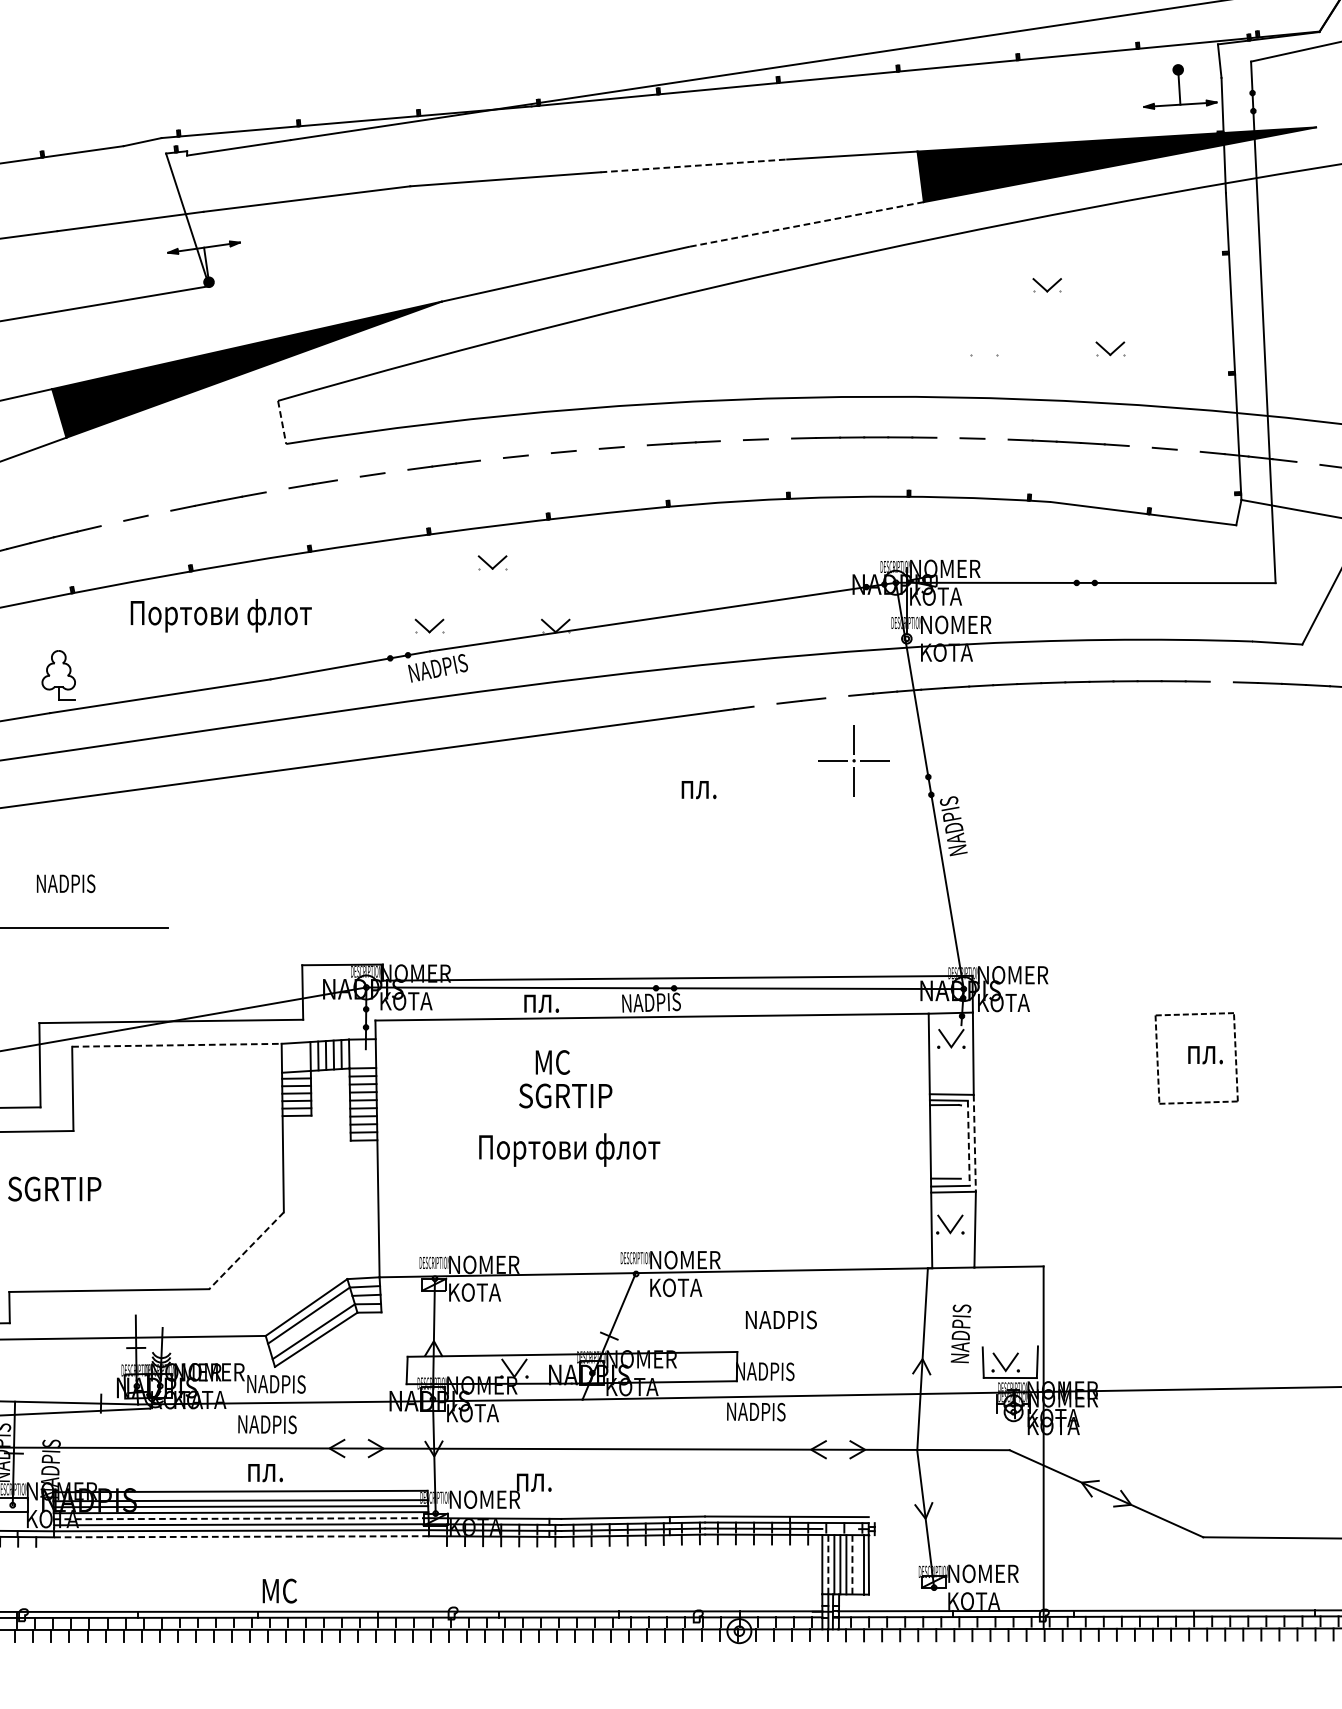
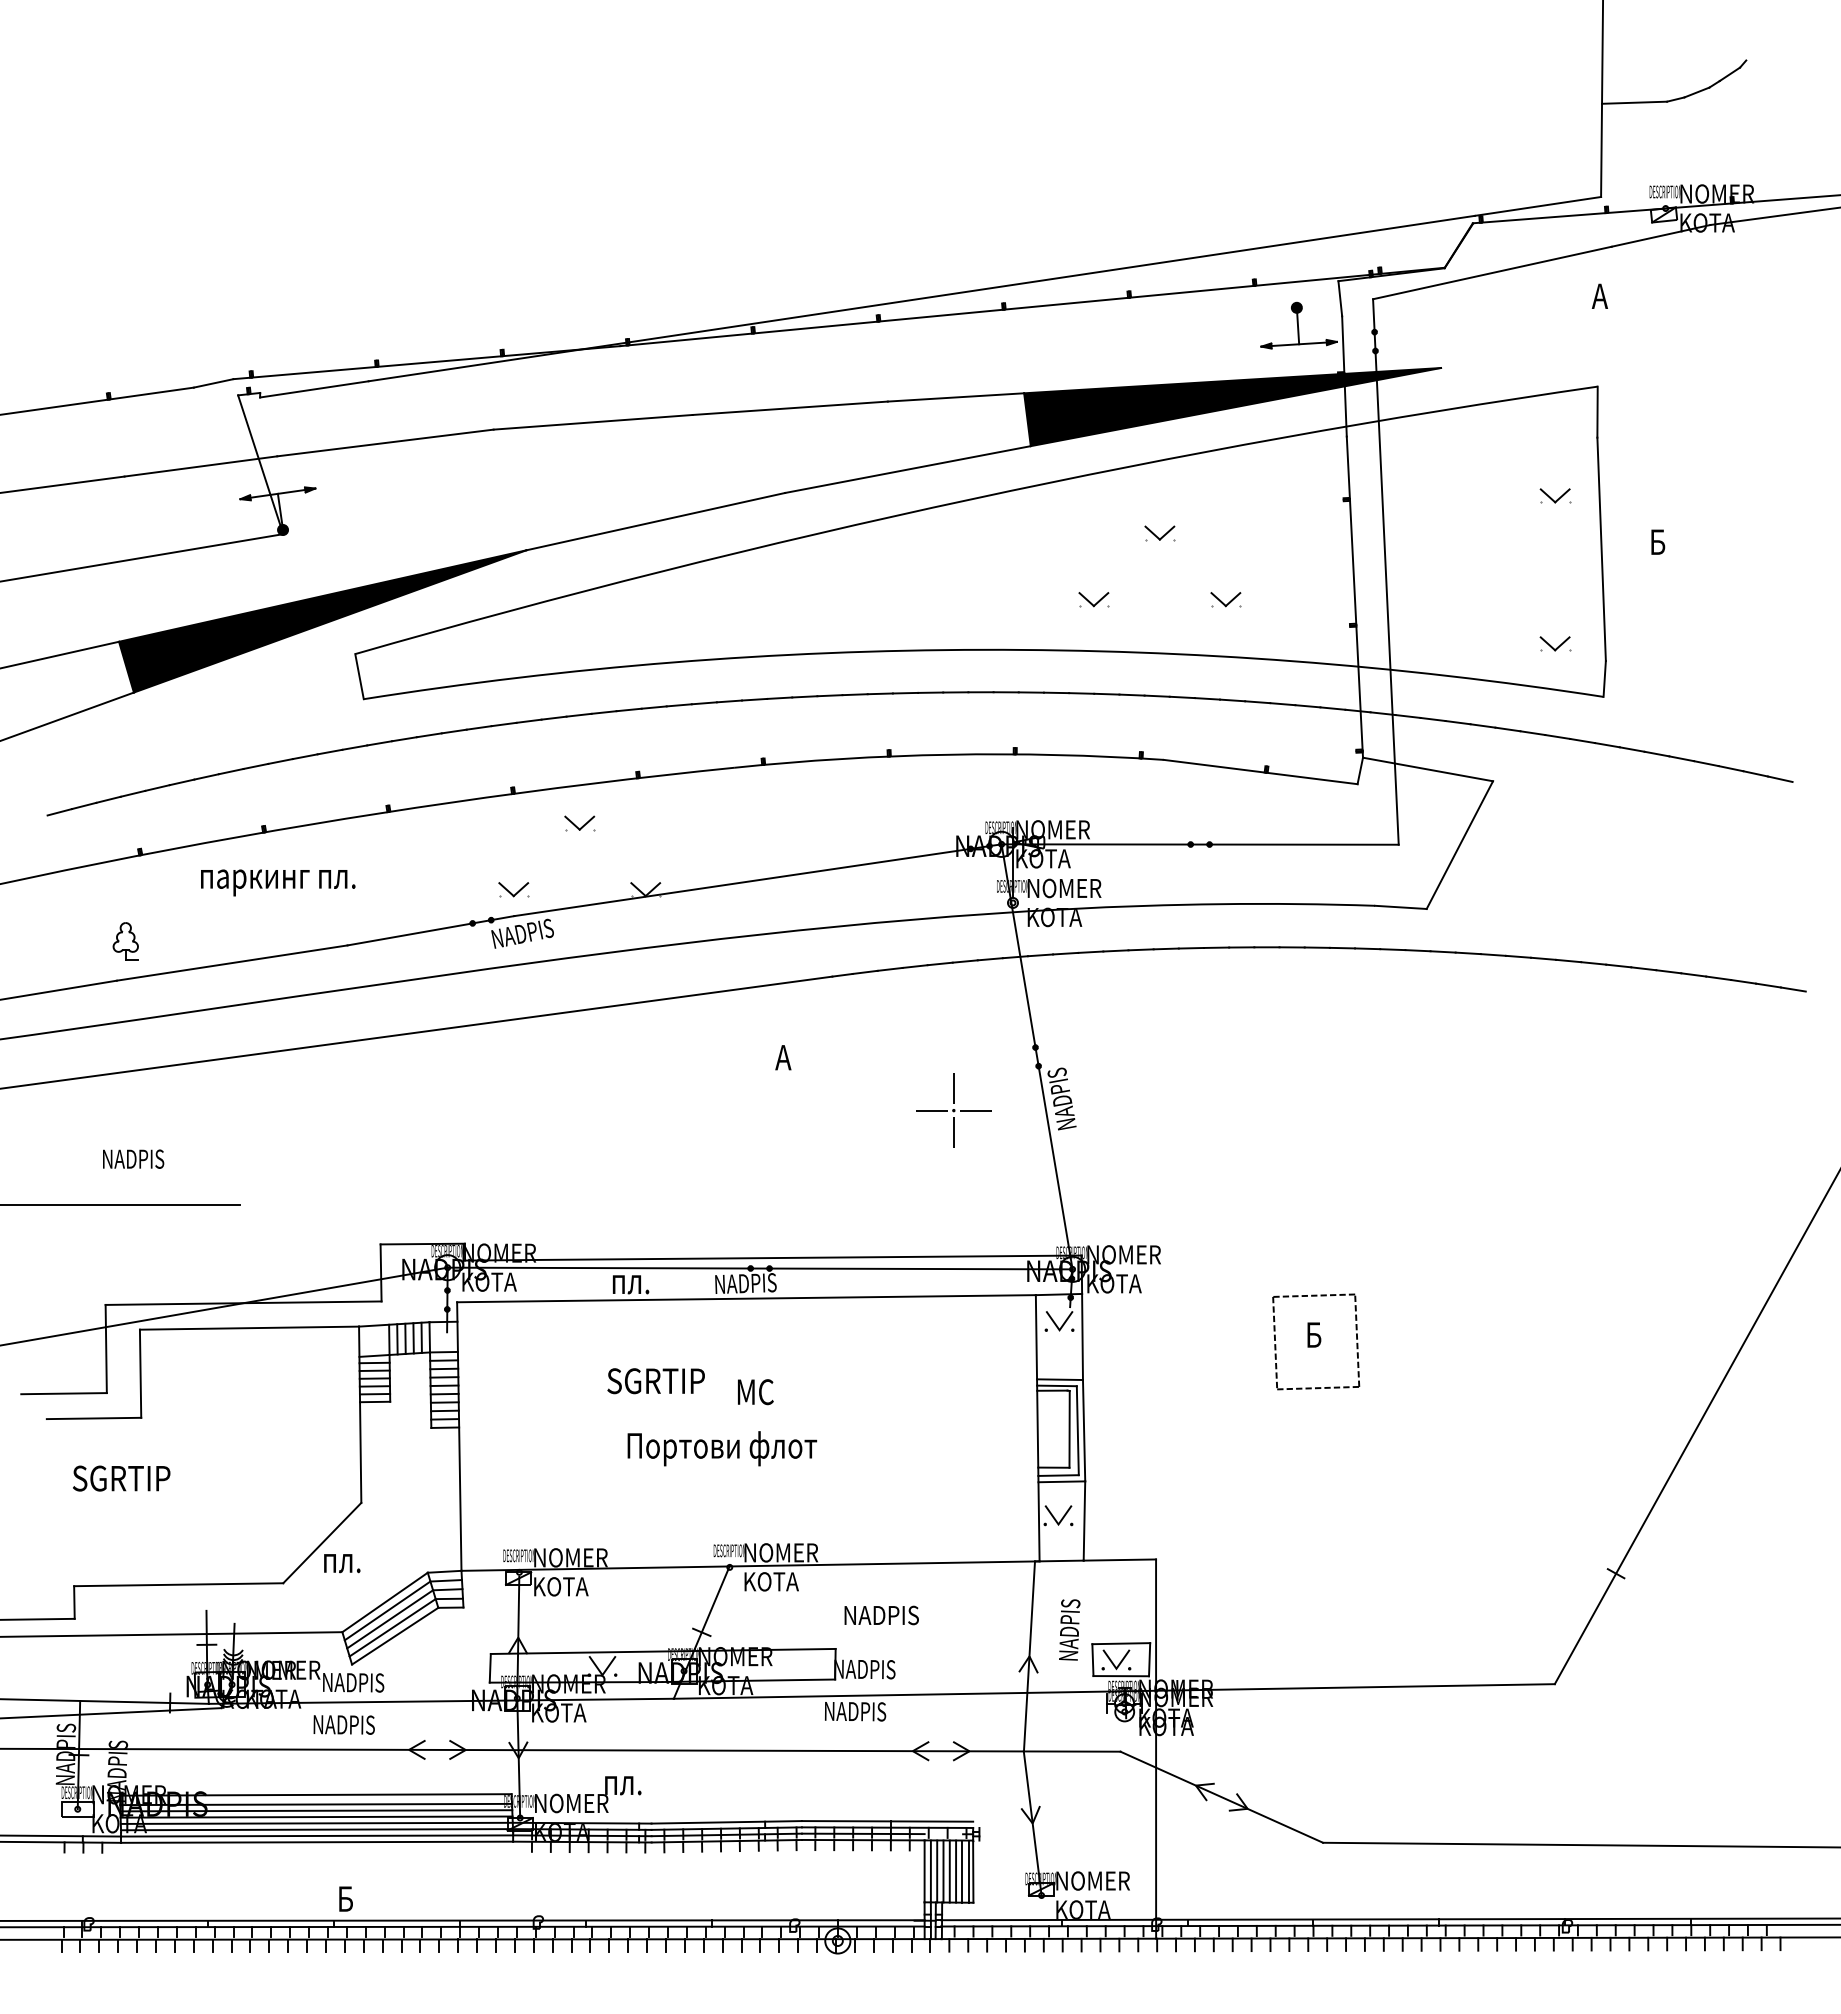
line: (694, 166) -> (790, 408), dashed -> solid
line: (805, 224) -> (907, 469), dashed -> solid
part: (983, 348) -> (1093, 599), added
line: (282, 422) -> (359, 676), dashed -> solid
line: (948, 437) -> (1056, 692), added
line: (779, 438) -> (879, 693), added
line: (996, 438) -> (1106, 693), added
line: (731, 440) -> (829, 695), added
line: (635, 446) -> (729, 701), added
line: (1140, 447) -> (1257, 702), added
line: (587, 450) -> (678, 705), added
line: (1188, 450) -> (1307, 706), added
line: (539, 453) -> (628, 709), added
line: (491, 458) -> (578, 714), added
line: (1307, 463) -> (1432, 719), added
line: (395, 471) -> (478, 727), added
line: (348, 478) -> (428, 735), added
line: (277, 490) -> (354, 747), added
line: (158, 513) -> (230, 771), added
line: (111, 523) -> (181, 782), added
text: (220, 615) -> (295, 878), Портови флот -> паркинг пл.
part: (58, 675) -> (125, 941), size x0.71
line: (1221, 681) -> (1342, 947), added
line: (836, 696) -> (939, 963), added
line: (764, 704) -> (864, 971), added
part: (853, 760) -> (953, 1110), moved
text: (697, 786) -> (794, 1057), пл. -> А
line: (176, 1045) -> (249, 1328), dashed -> solid
text: (1205, 1052) -> (1325, 1335), пл. -> Б
text: (552, 1062) -> (755, 1392), moved
line: (960, 1141) -> (1069, 1428), added
line: (968, 1143) -> (1077, 1430), dashed -> solid
line: (975, 1143) -> (1084, 1430), dashed -> solid
text: (569, 1149) -> (722, 1448), moved
line: (245, 1251) -> (321, 1543), dashed -> solid
line: (311, 1323) -> (390, 1619), added
line: (1010, 1346) -> (1121, 1643), added
text: (265, 1472) -> (342, 1563), moved
line: (240, 1518) -> (316, 1823), dashed -> solid
line: (241, 1537) -> (317, 1842), dashed -> solid
line: (827, 1564) -> (930, 1871), dashed -> solid
line: (858, 1564) -> (962, 1871), added
line: (852, 1565) -> (956, 1872), dashed -> solid
text: (281, 1591) -> (358, 1899), МС -> Б

